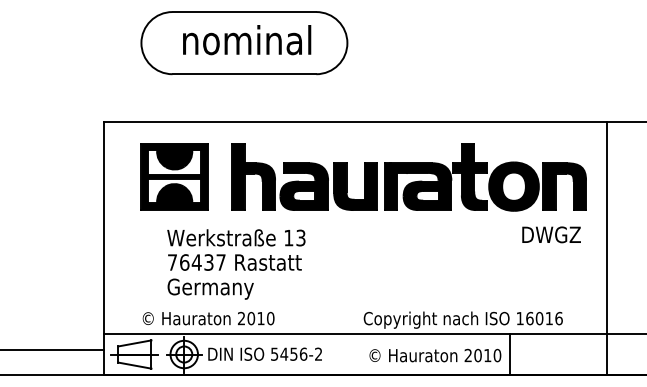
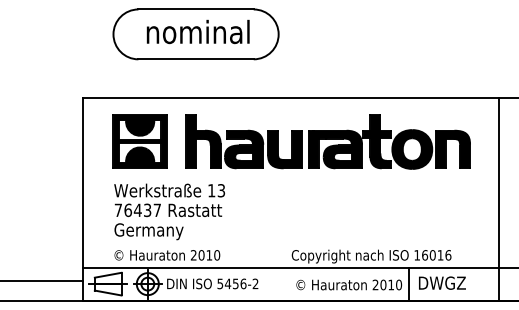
text: (551, 234) -> (442, 282), moved
line: (606, 247) -> (498, 198), moved
text: (236, 263) -> (169, 211), moved

